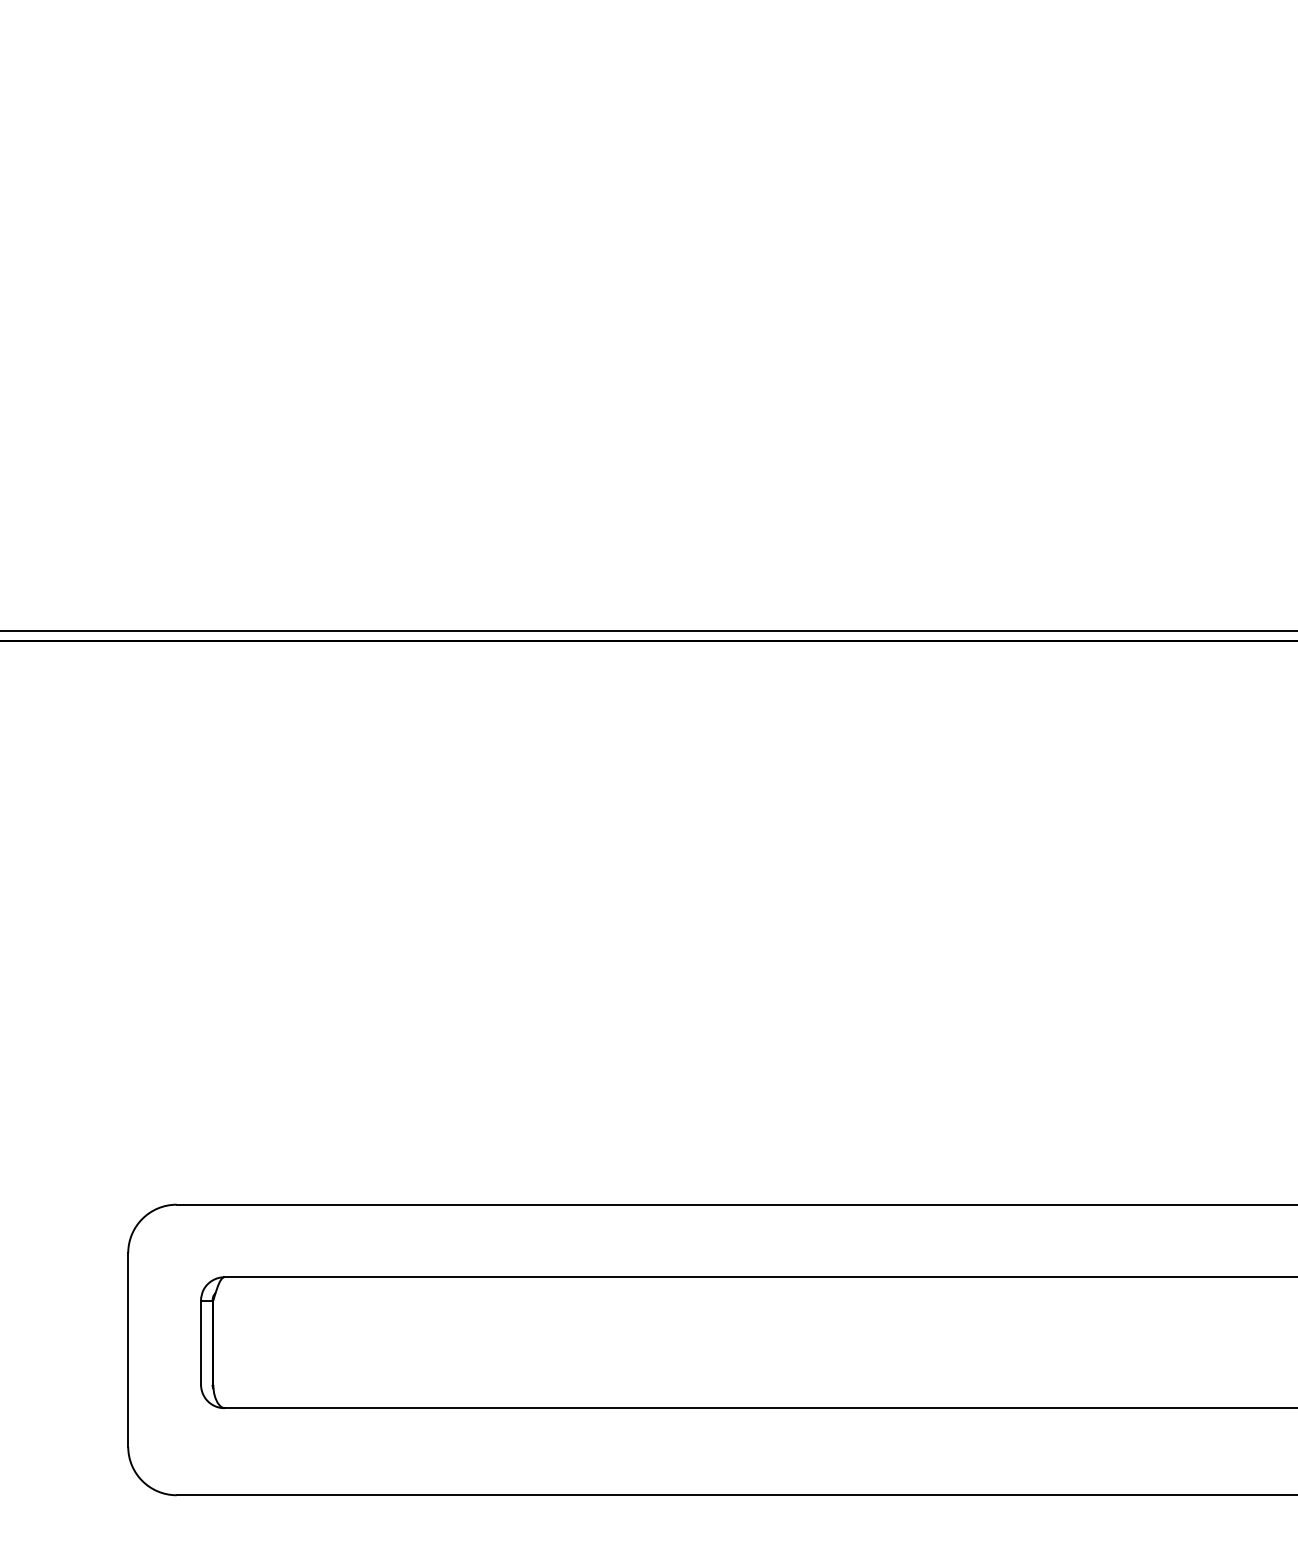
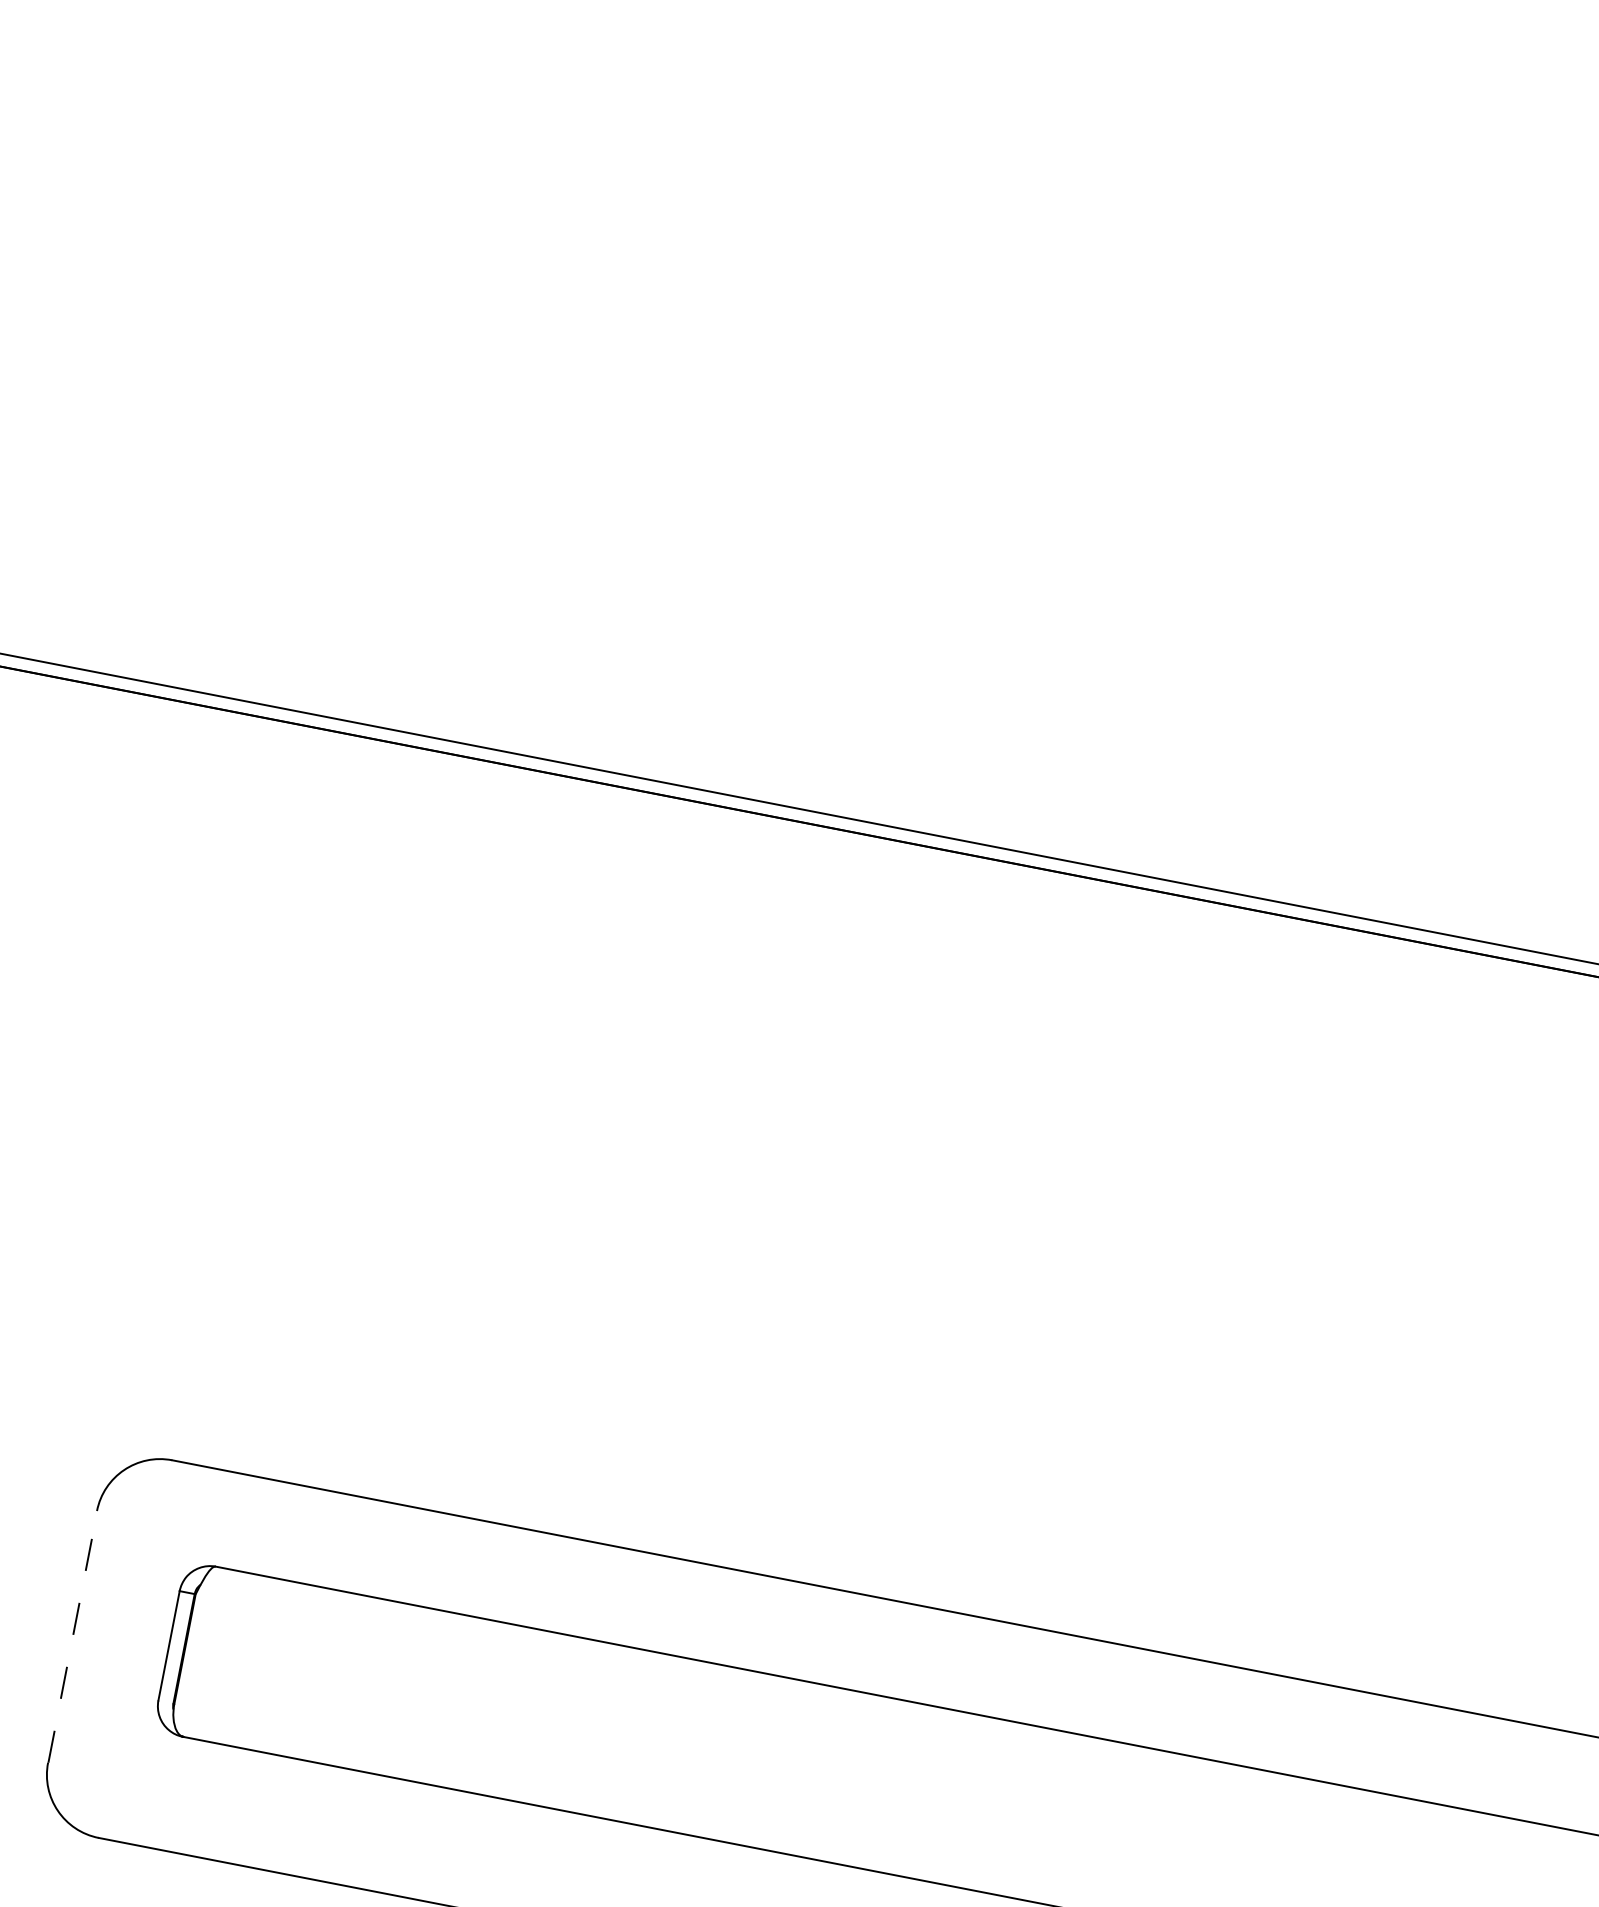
line: (128, 1349) -> (73, 1636), solid -> dashed

